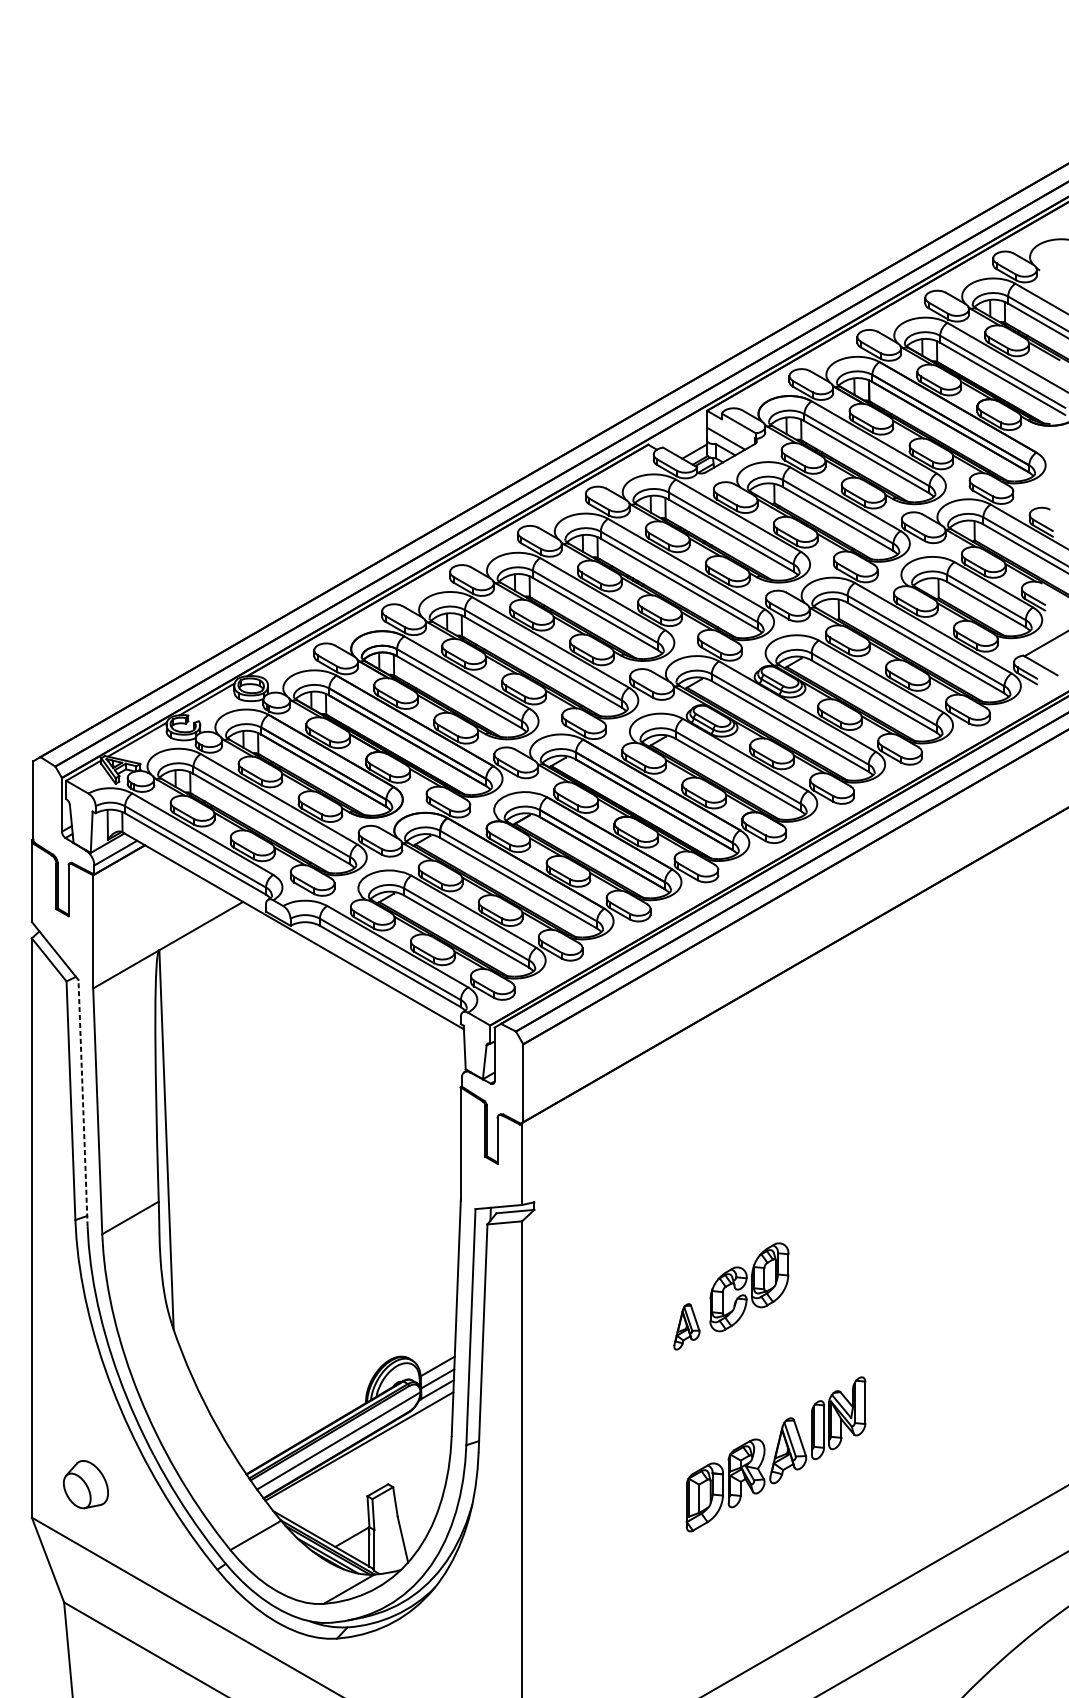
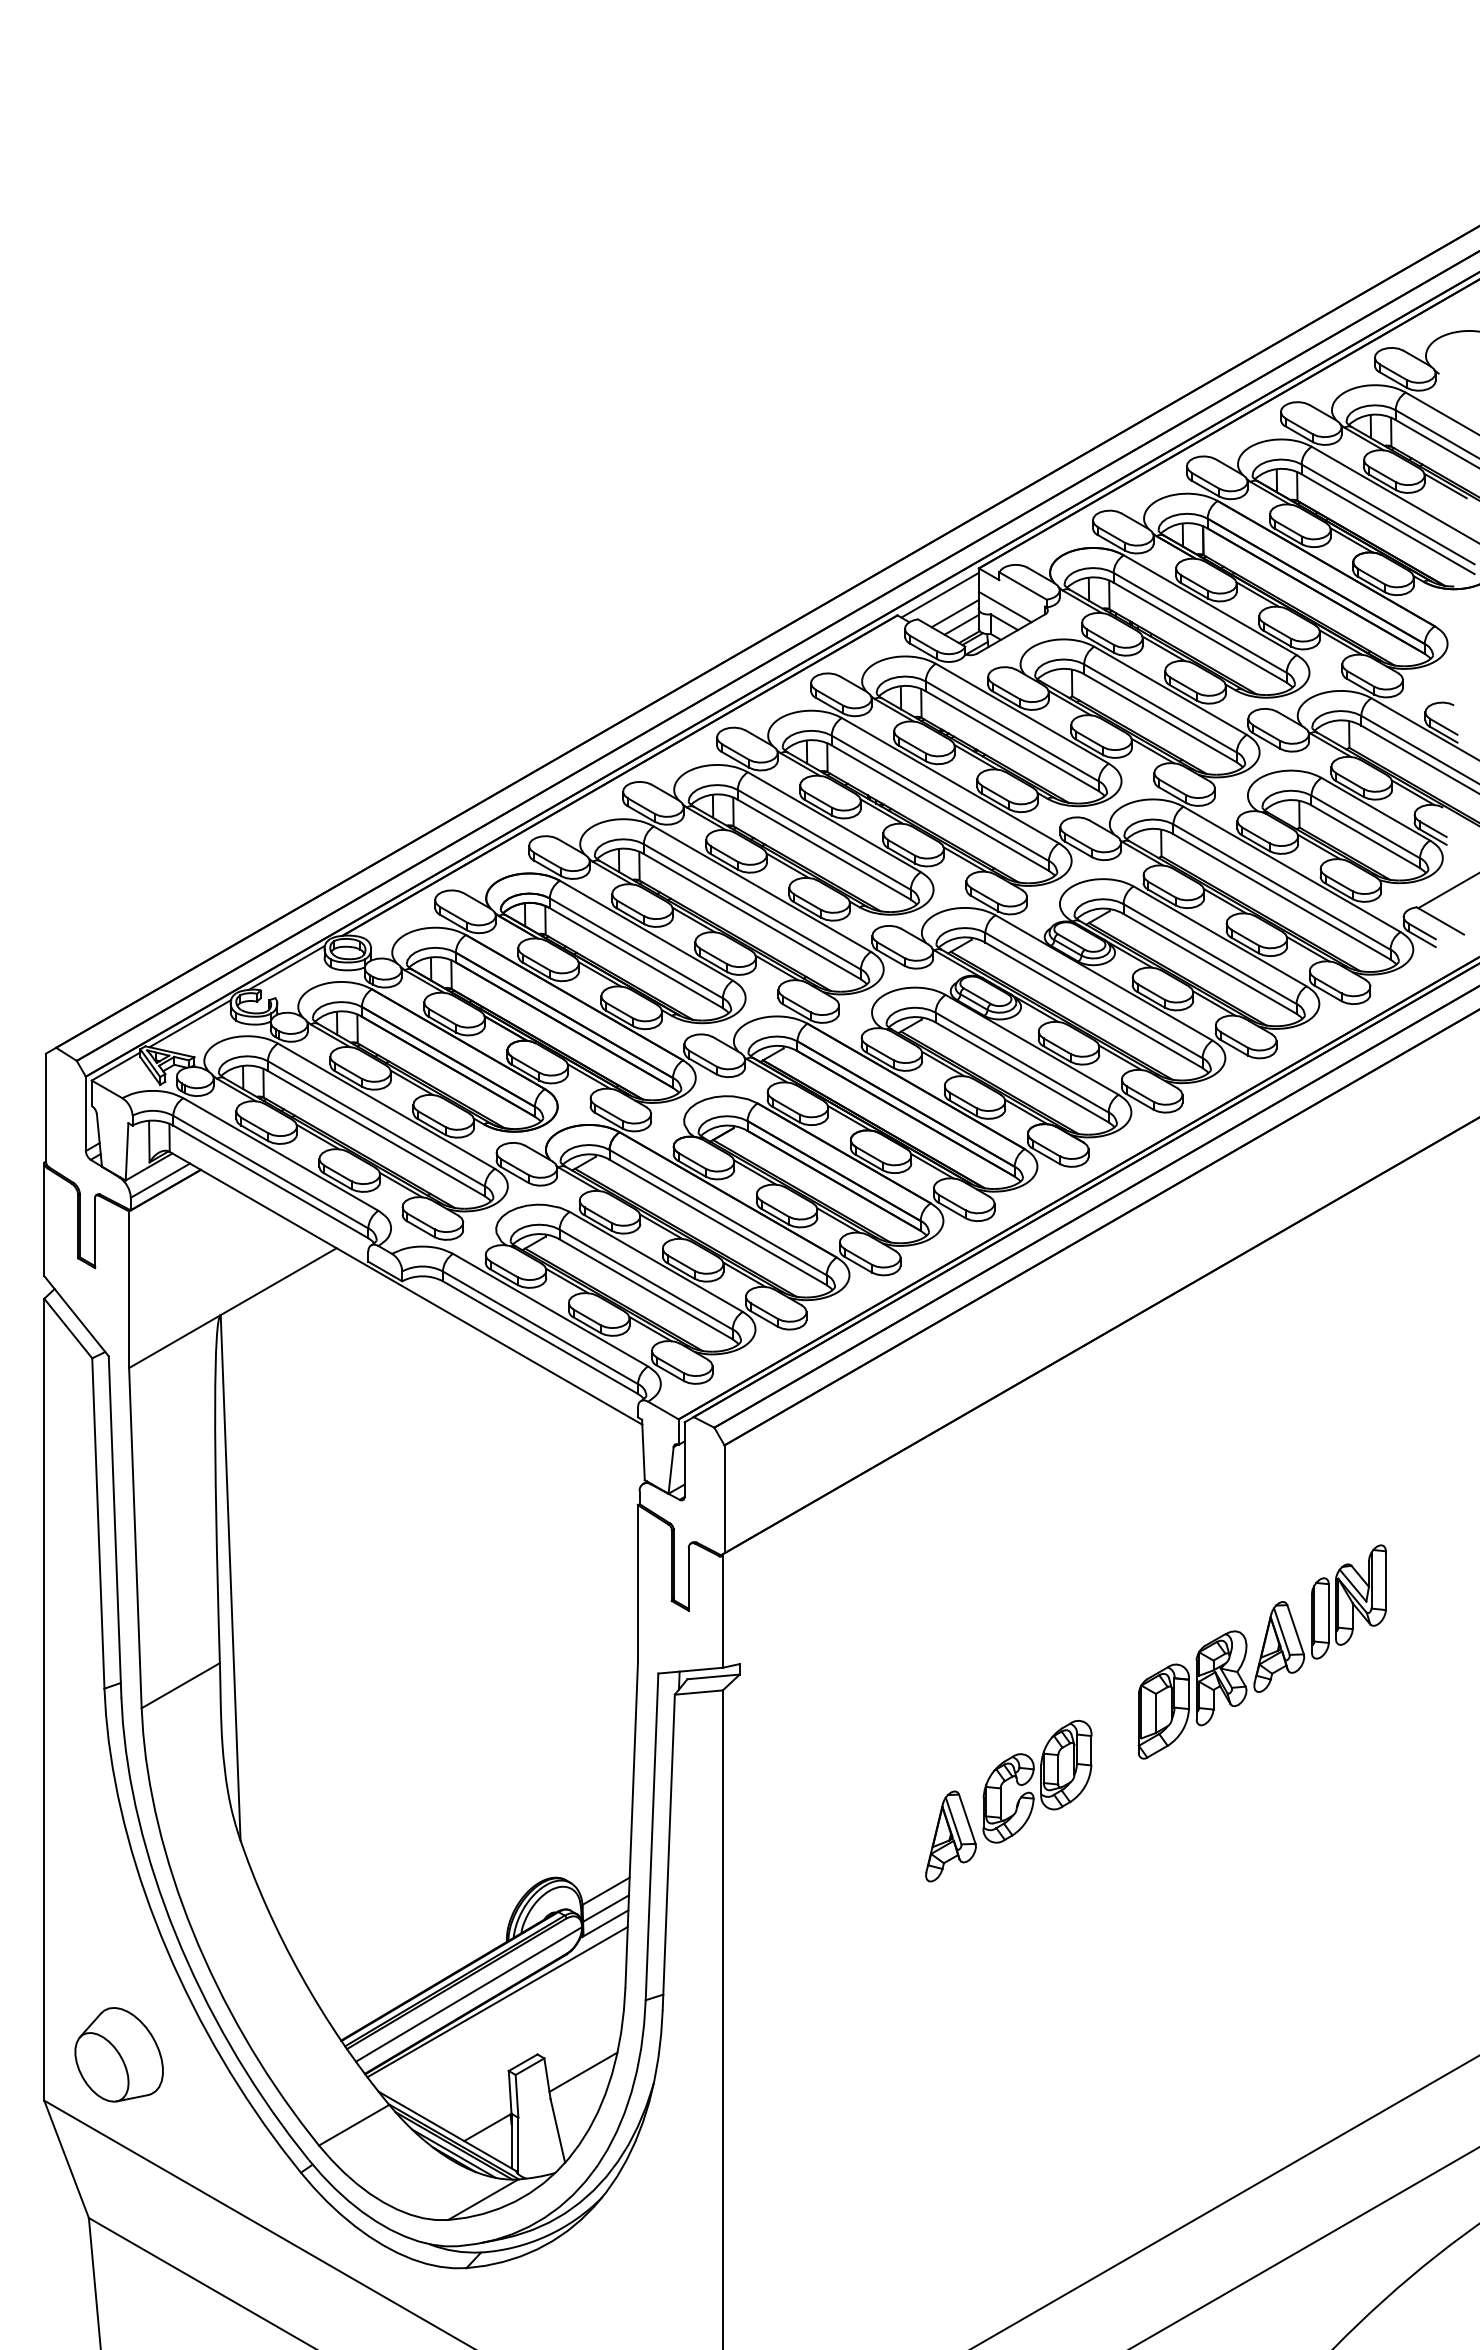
line: (678, 429) -> (939, 594), added
line: (689, 443) -> (954, 613), added
line: (83, 1102) -> (115, 1526), dashed -> solid
part: (686, 1326) -> (950, 1836), size x1.43
part: (775, 1454) -> (1261, 1651), moved
part: (85, 1484) -> (118, 2054), size x1.43
line: (421, 1496) -> (583, 2071), added

